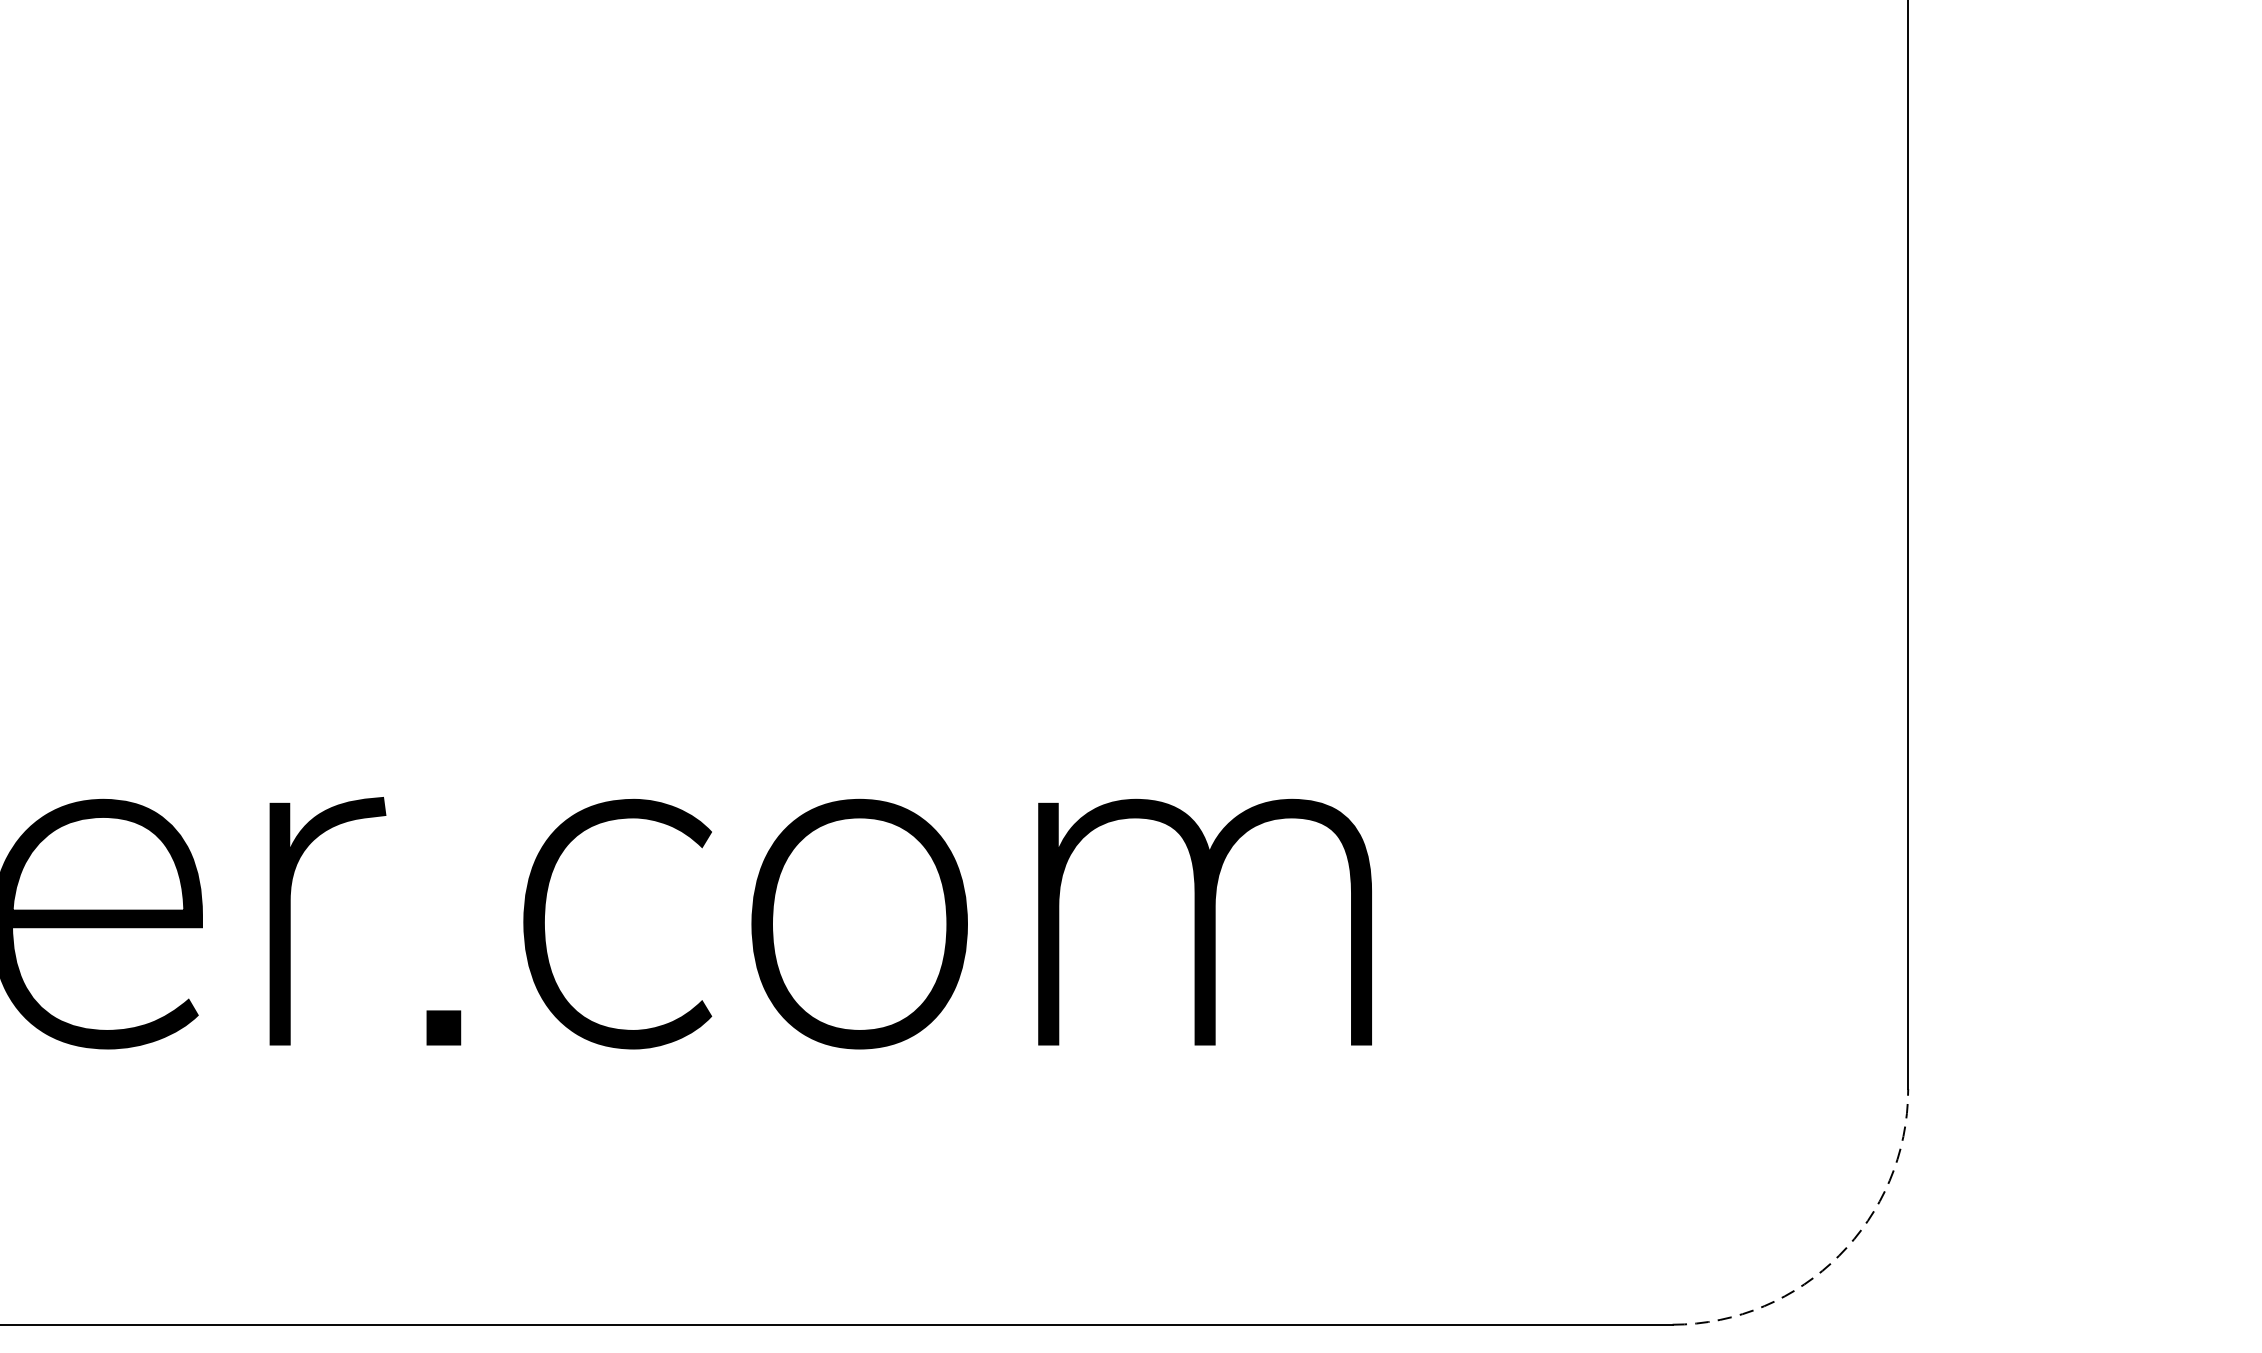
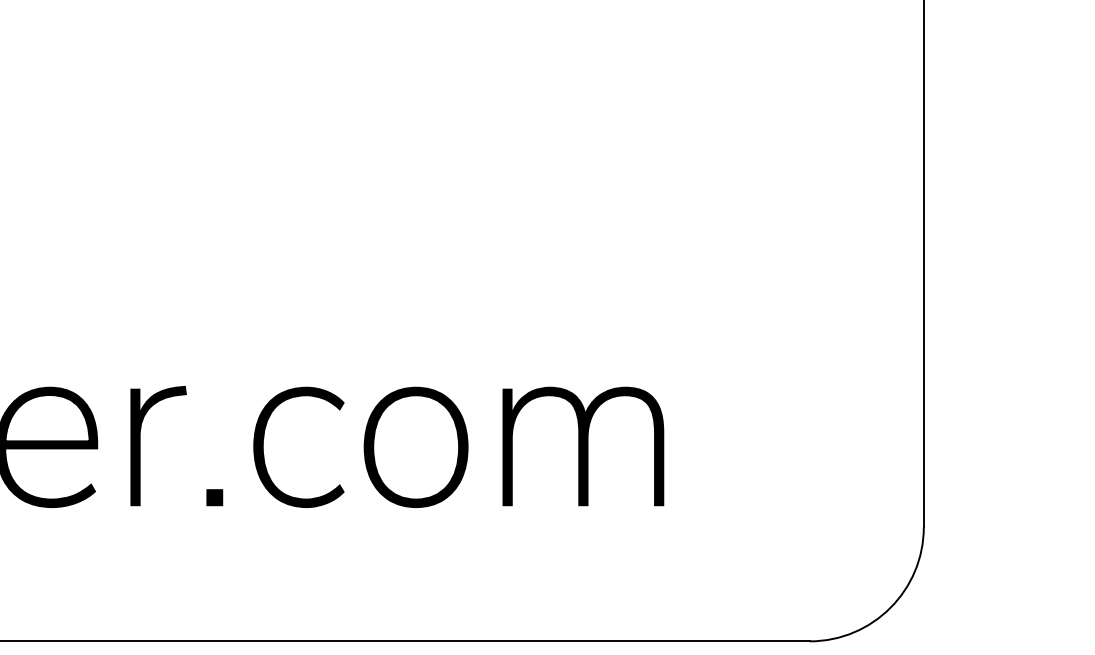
arc: (1839, 1254) -> (890, 607), dashed -> solid

